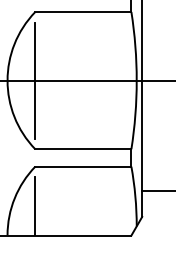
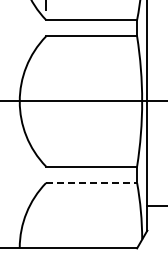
line: (35, 80) -> (46, 101), removed
line: (83, 167) -> (91, 183), solid -> dashed
line: (35, 206) -> (46, 220), removed

